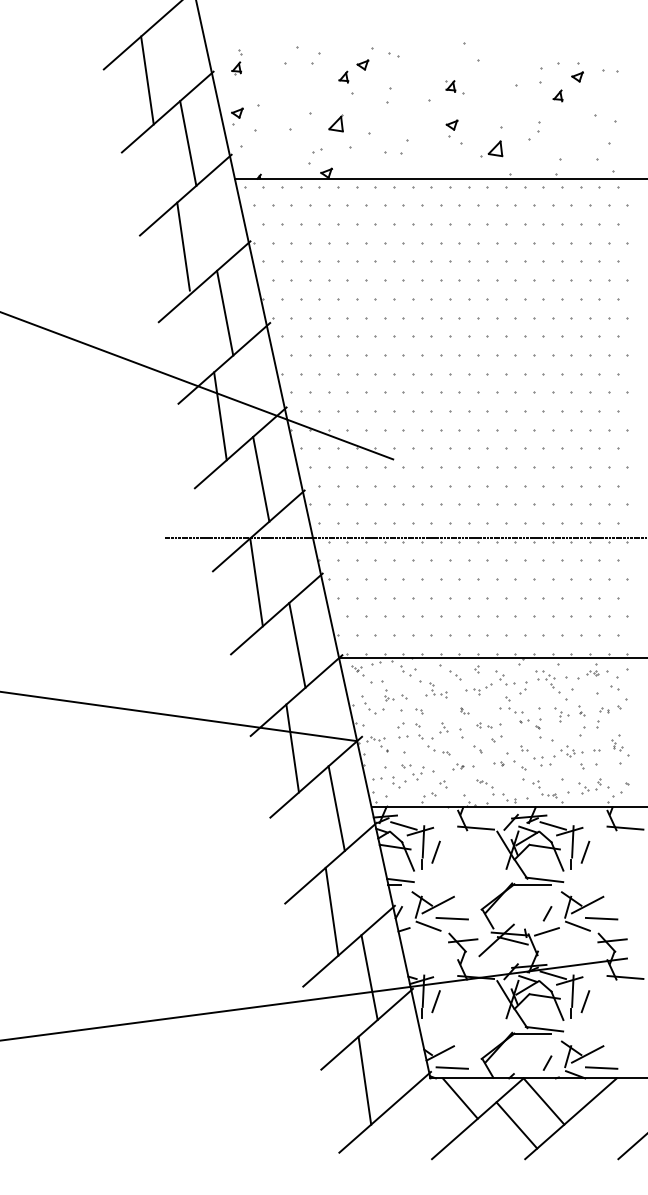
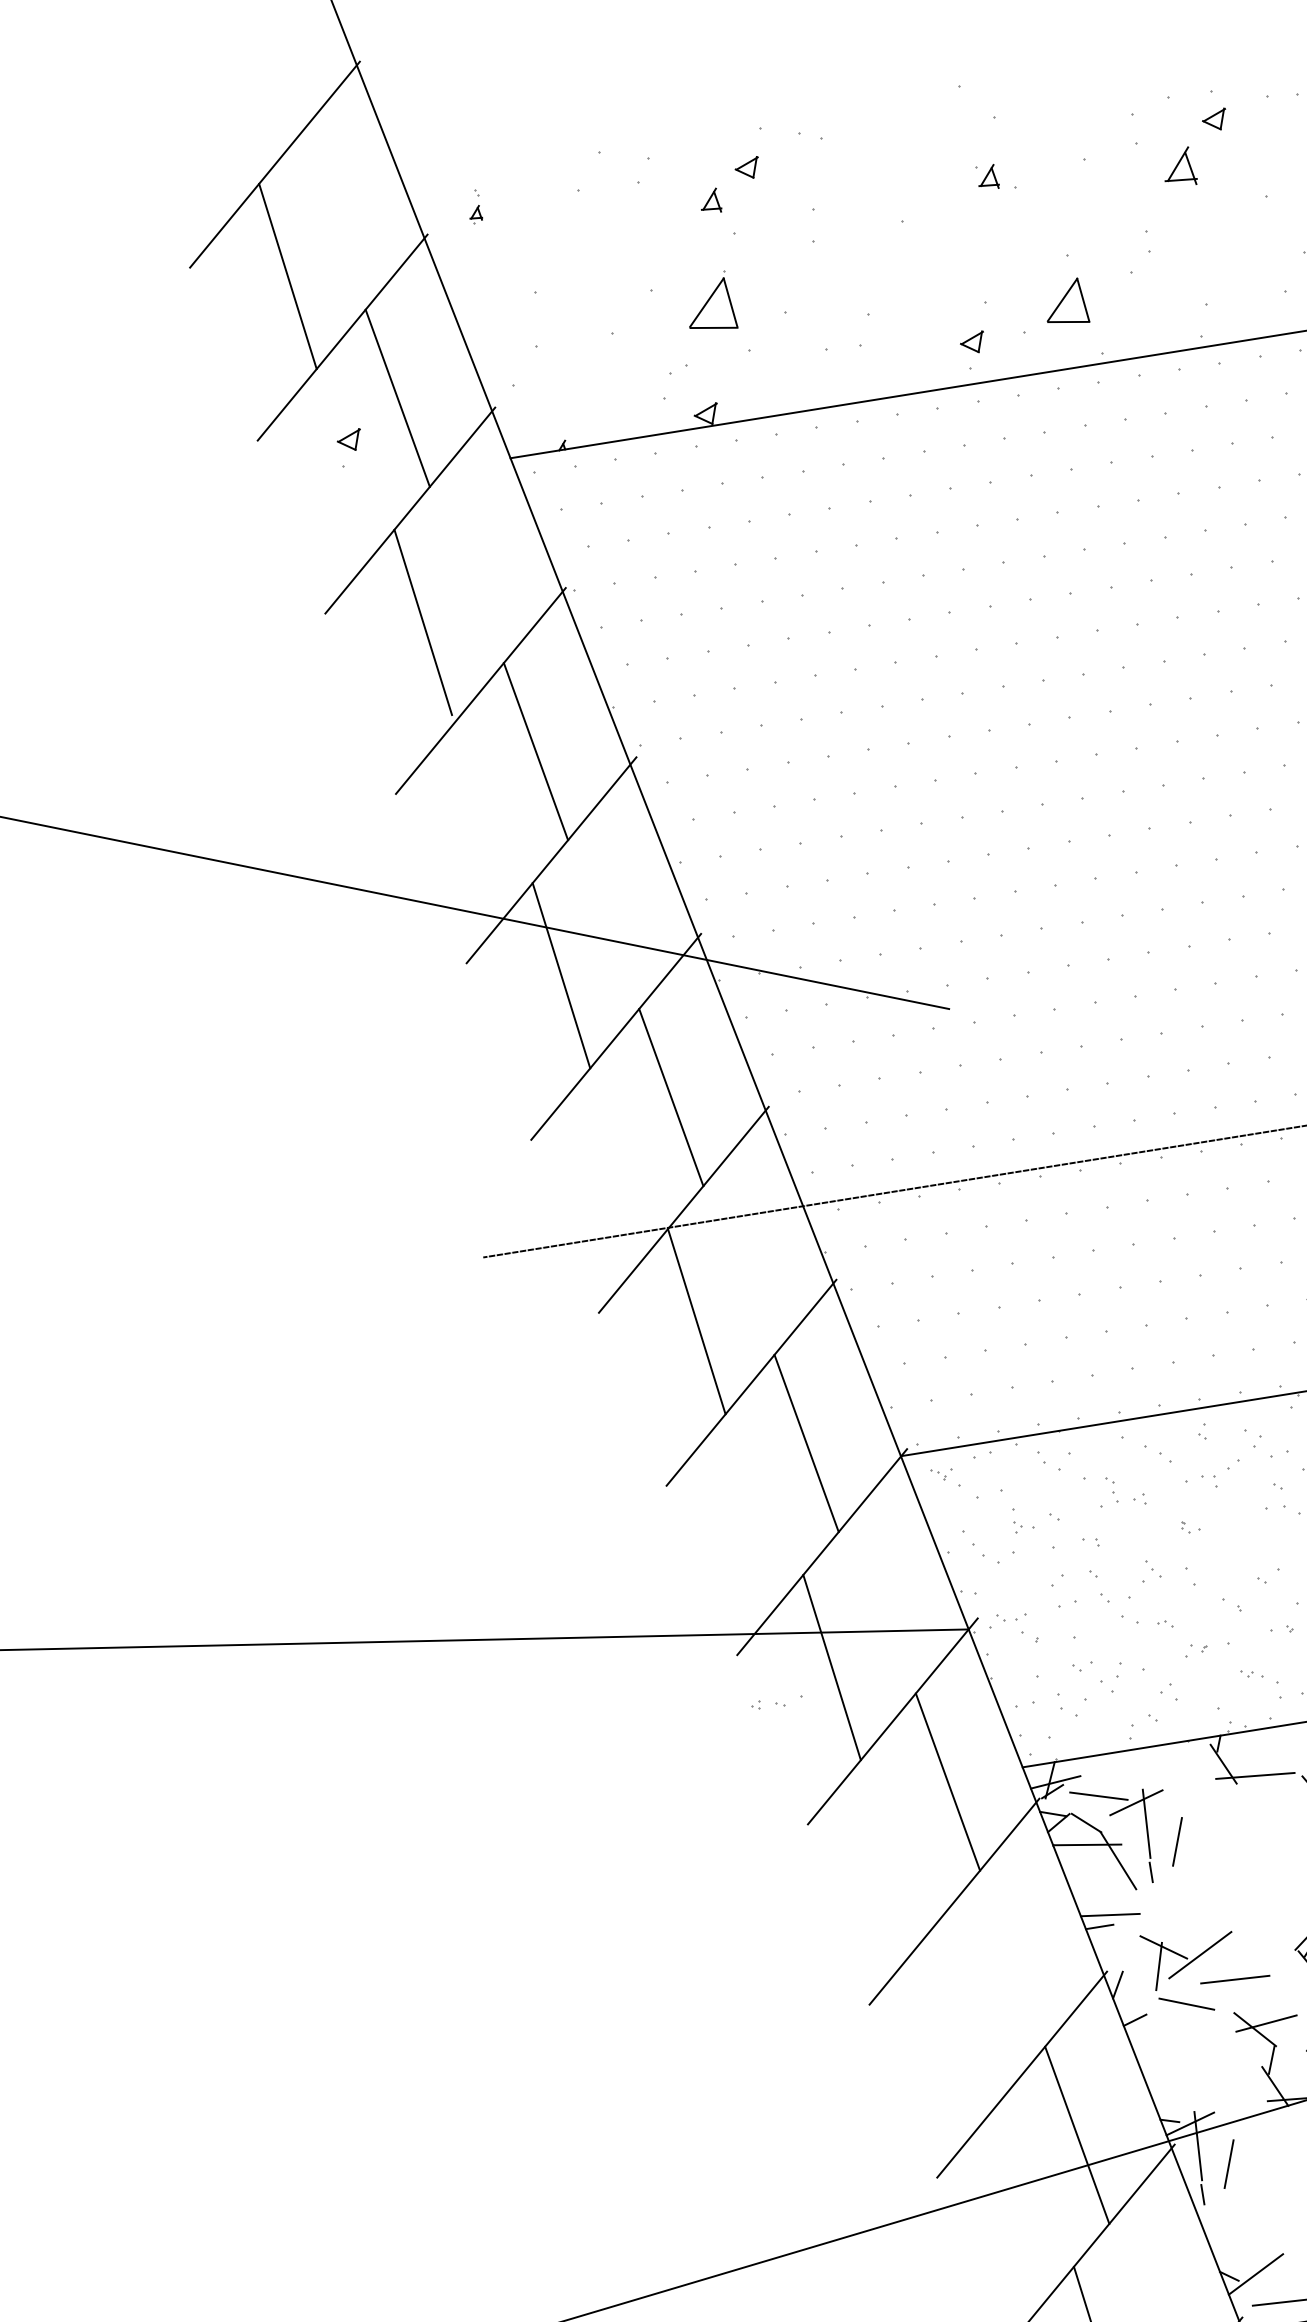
part: (236, 62) -> (473, 206), size x0.6
part: (454, 87) -> (995, 178), moved
part: (557, 95) -> (1177, 167), size x1.6
part: (237, 116) -> (350, 447), moved
part: (335, 123) -> (708, 304), size x1.6
part: (451, 128) -> (972, 350), moved
part: (491, 148) -> (1053, 304), size x1.4
part: (488, 725) -> (777, 1702), moved
line: (331, 911) -> (972, 2005), removed

